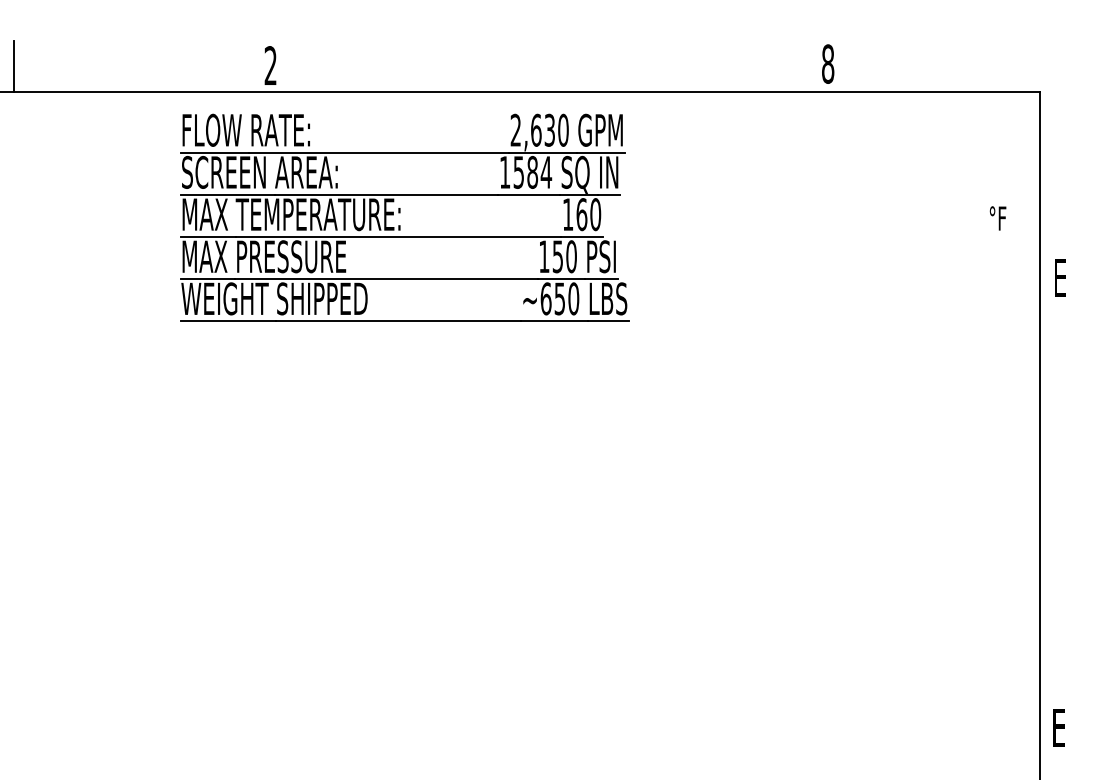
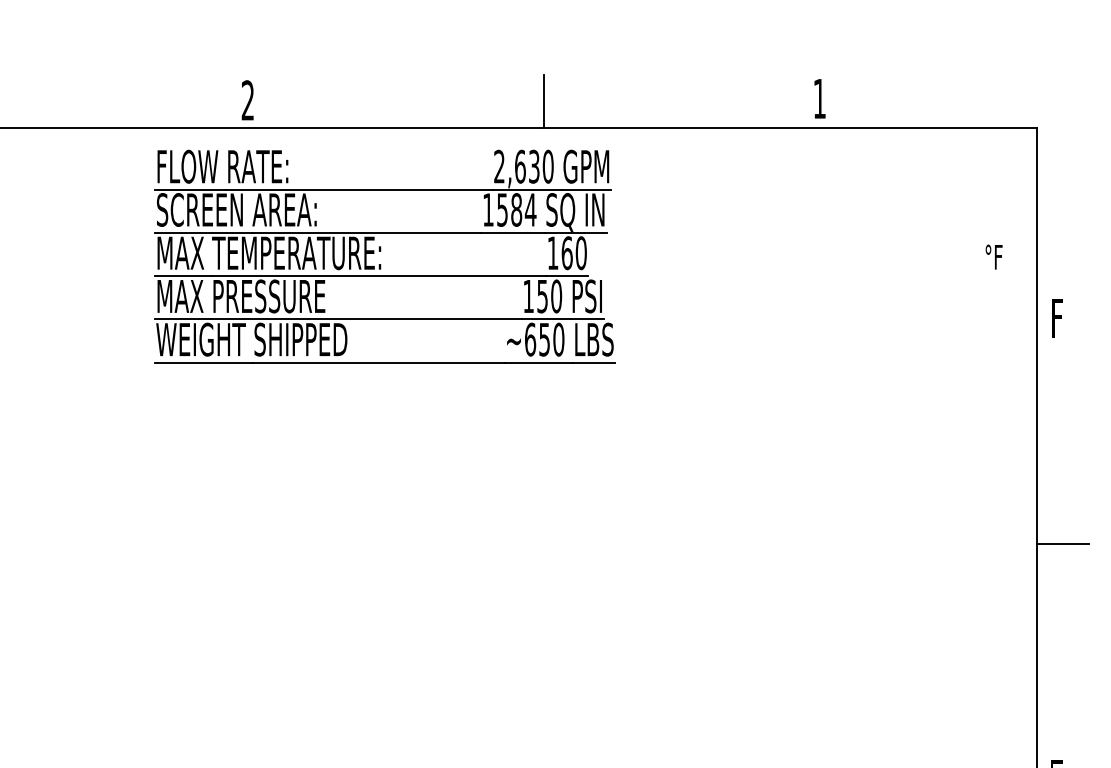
text: (828, 63) -> (820, 98), 8 -> 1
line: (558, 66) -> (543, 101), added
text: (1061, 277) -> (1059, 317), E -> F
line: (1064, 498) -> (1062, 544), added

